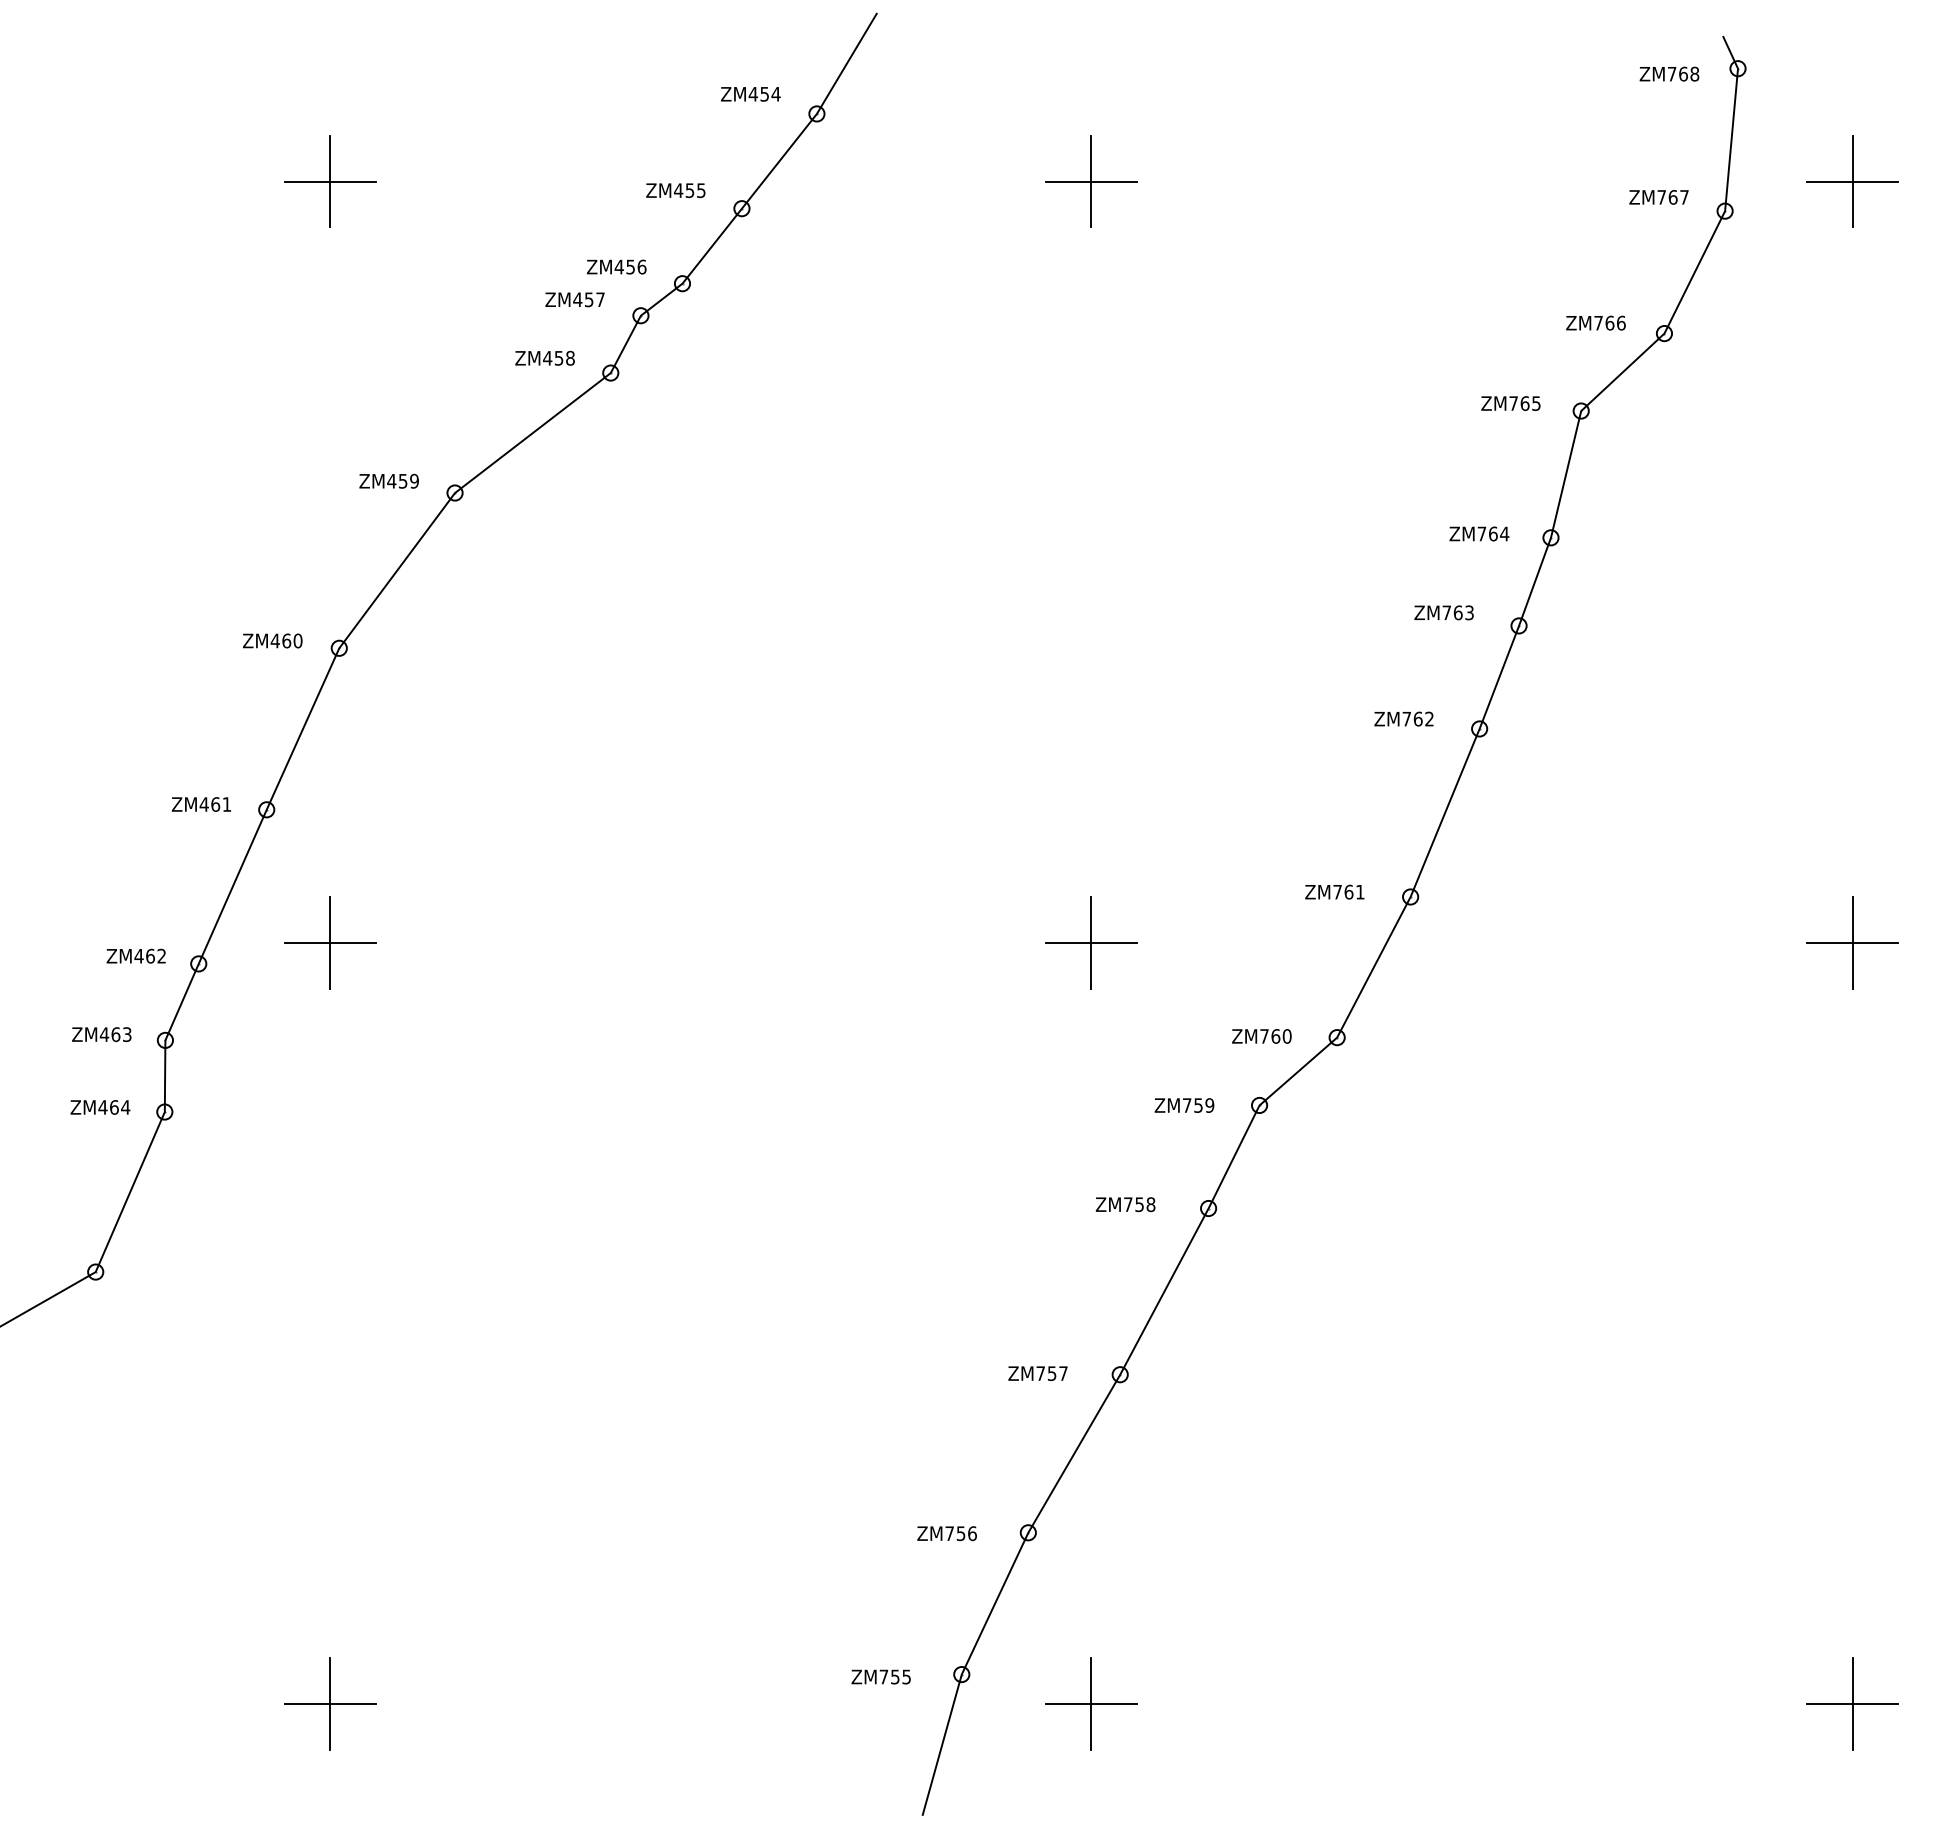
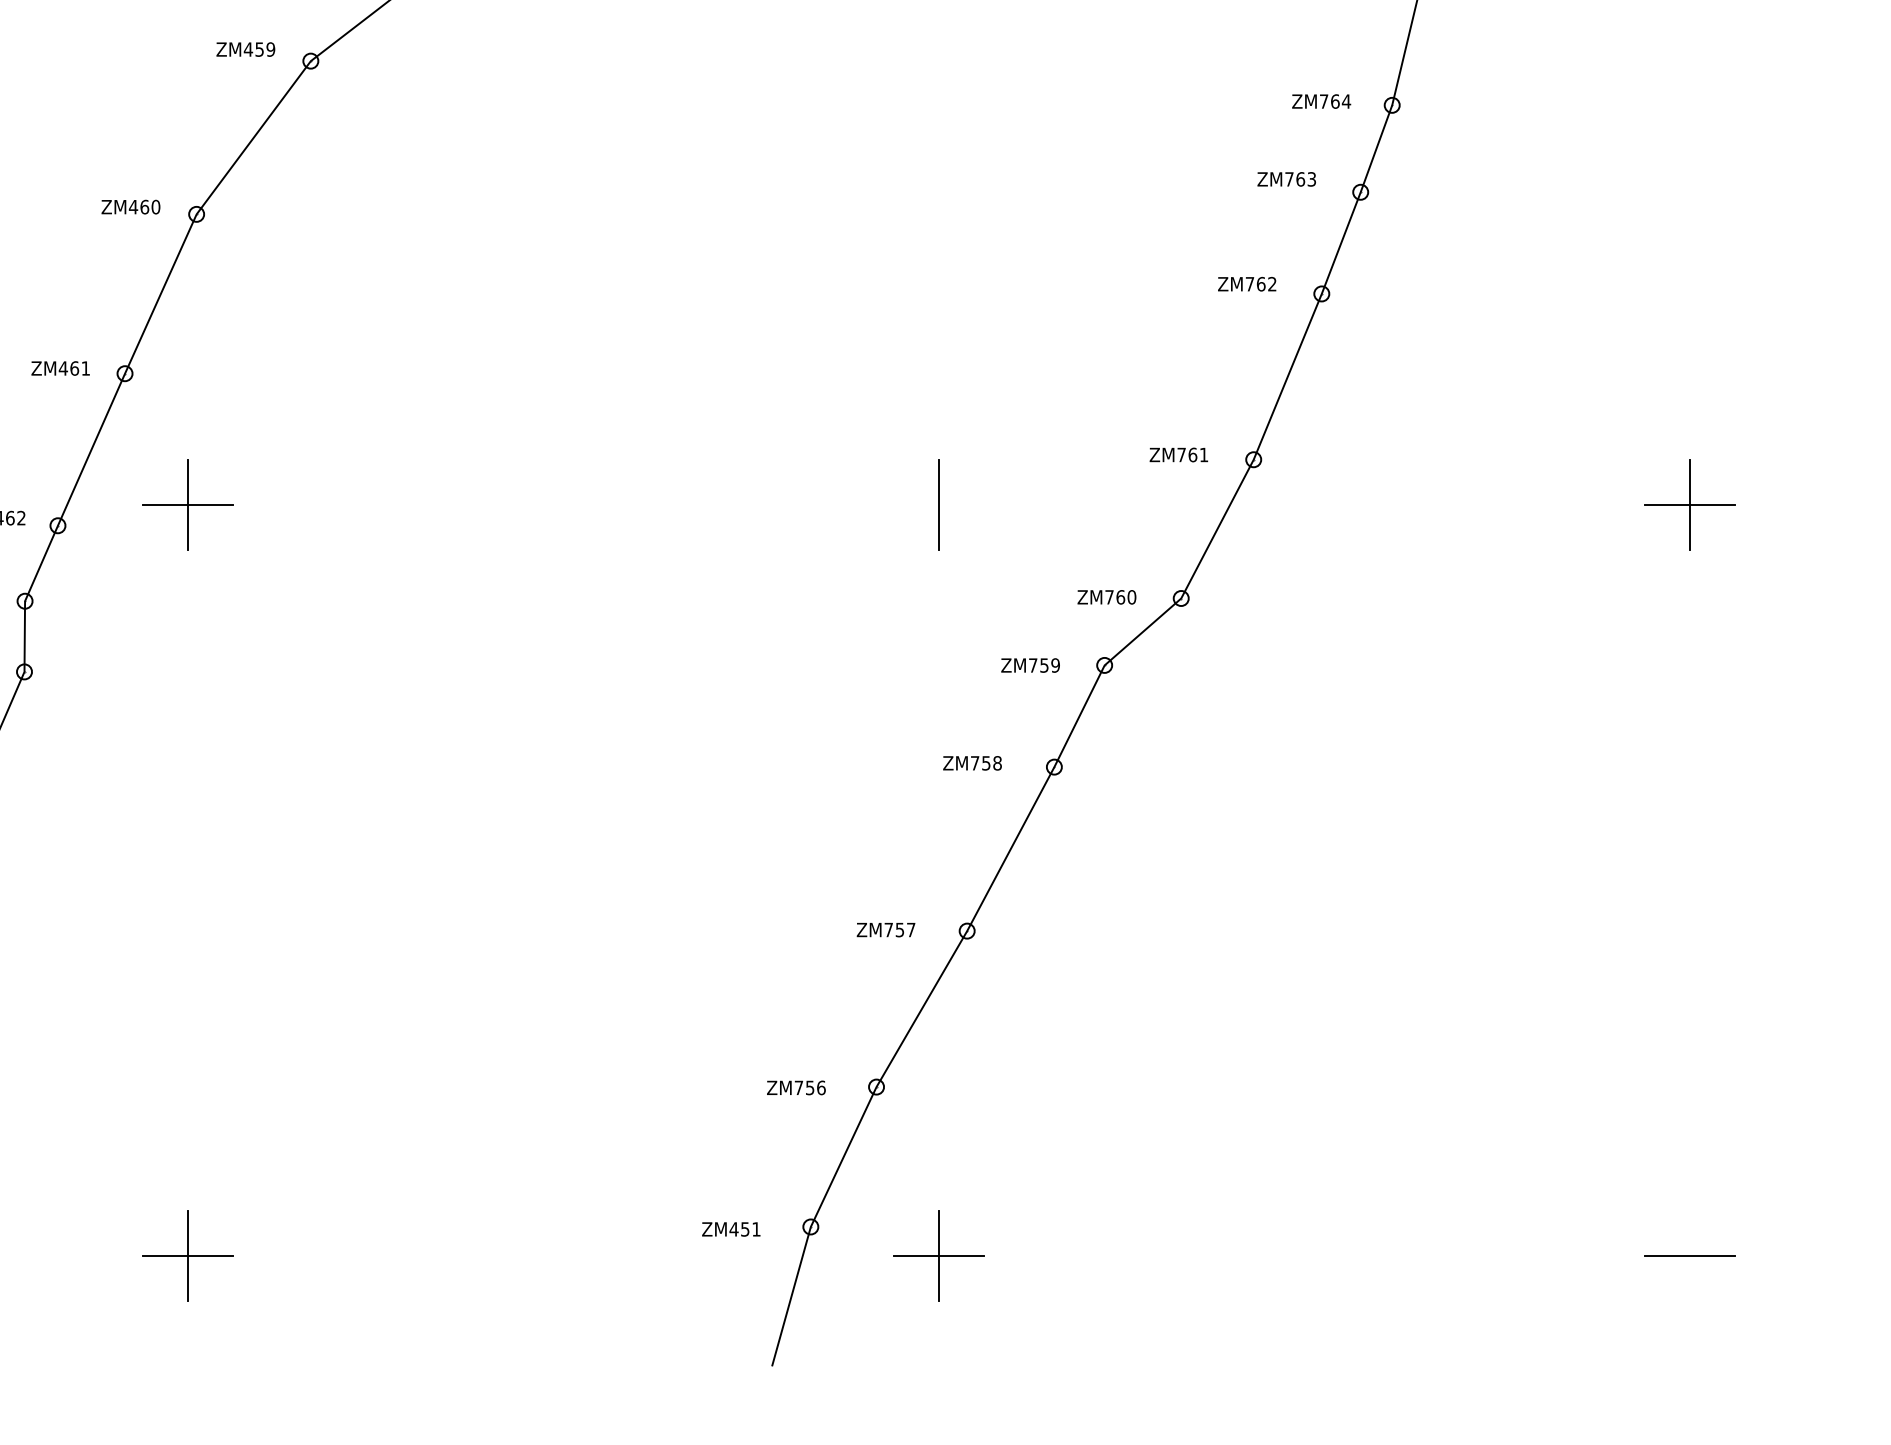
line: (1091, 942) -> (938, 504), removed
text: (894, 1676) -> (744, 1228), ZM755 -> ZM451
line: (1852, 1703) -> (1689, 1255), removed

